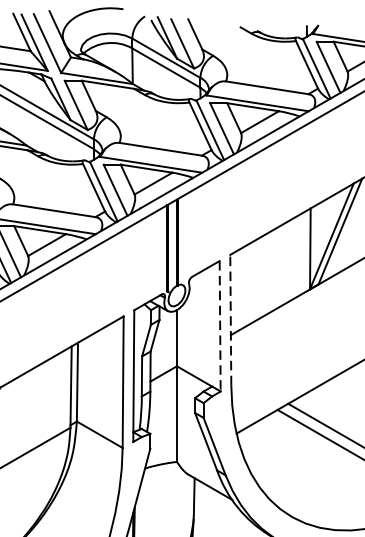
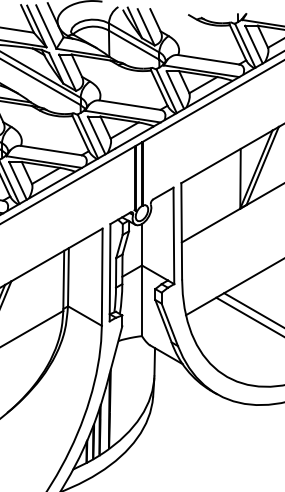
line: (230, 318) -> (181, 230), dashed -> solid
line: (219, 327) -> (173, 236), dashed -> solid

